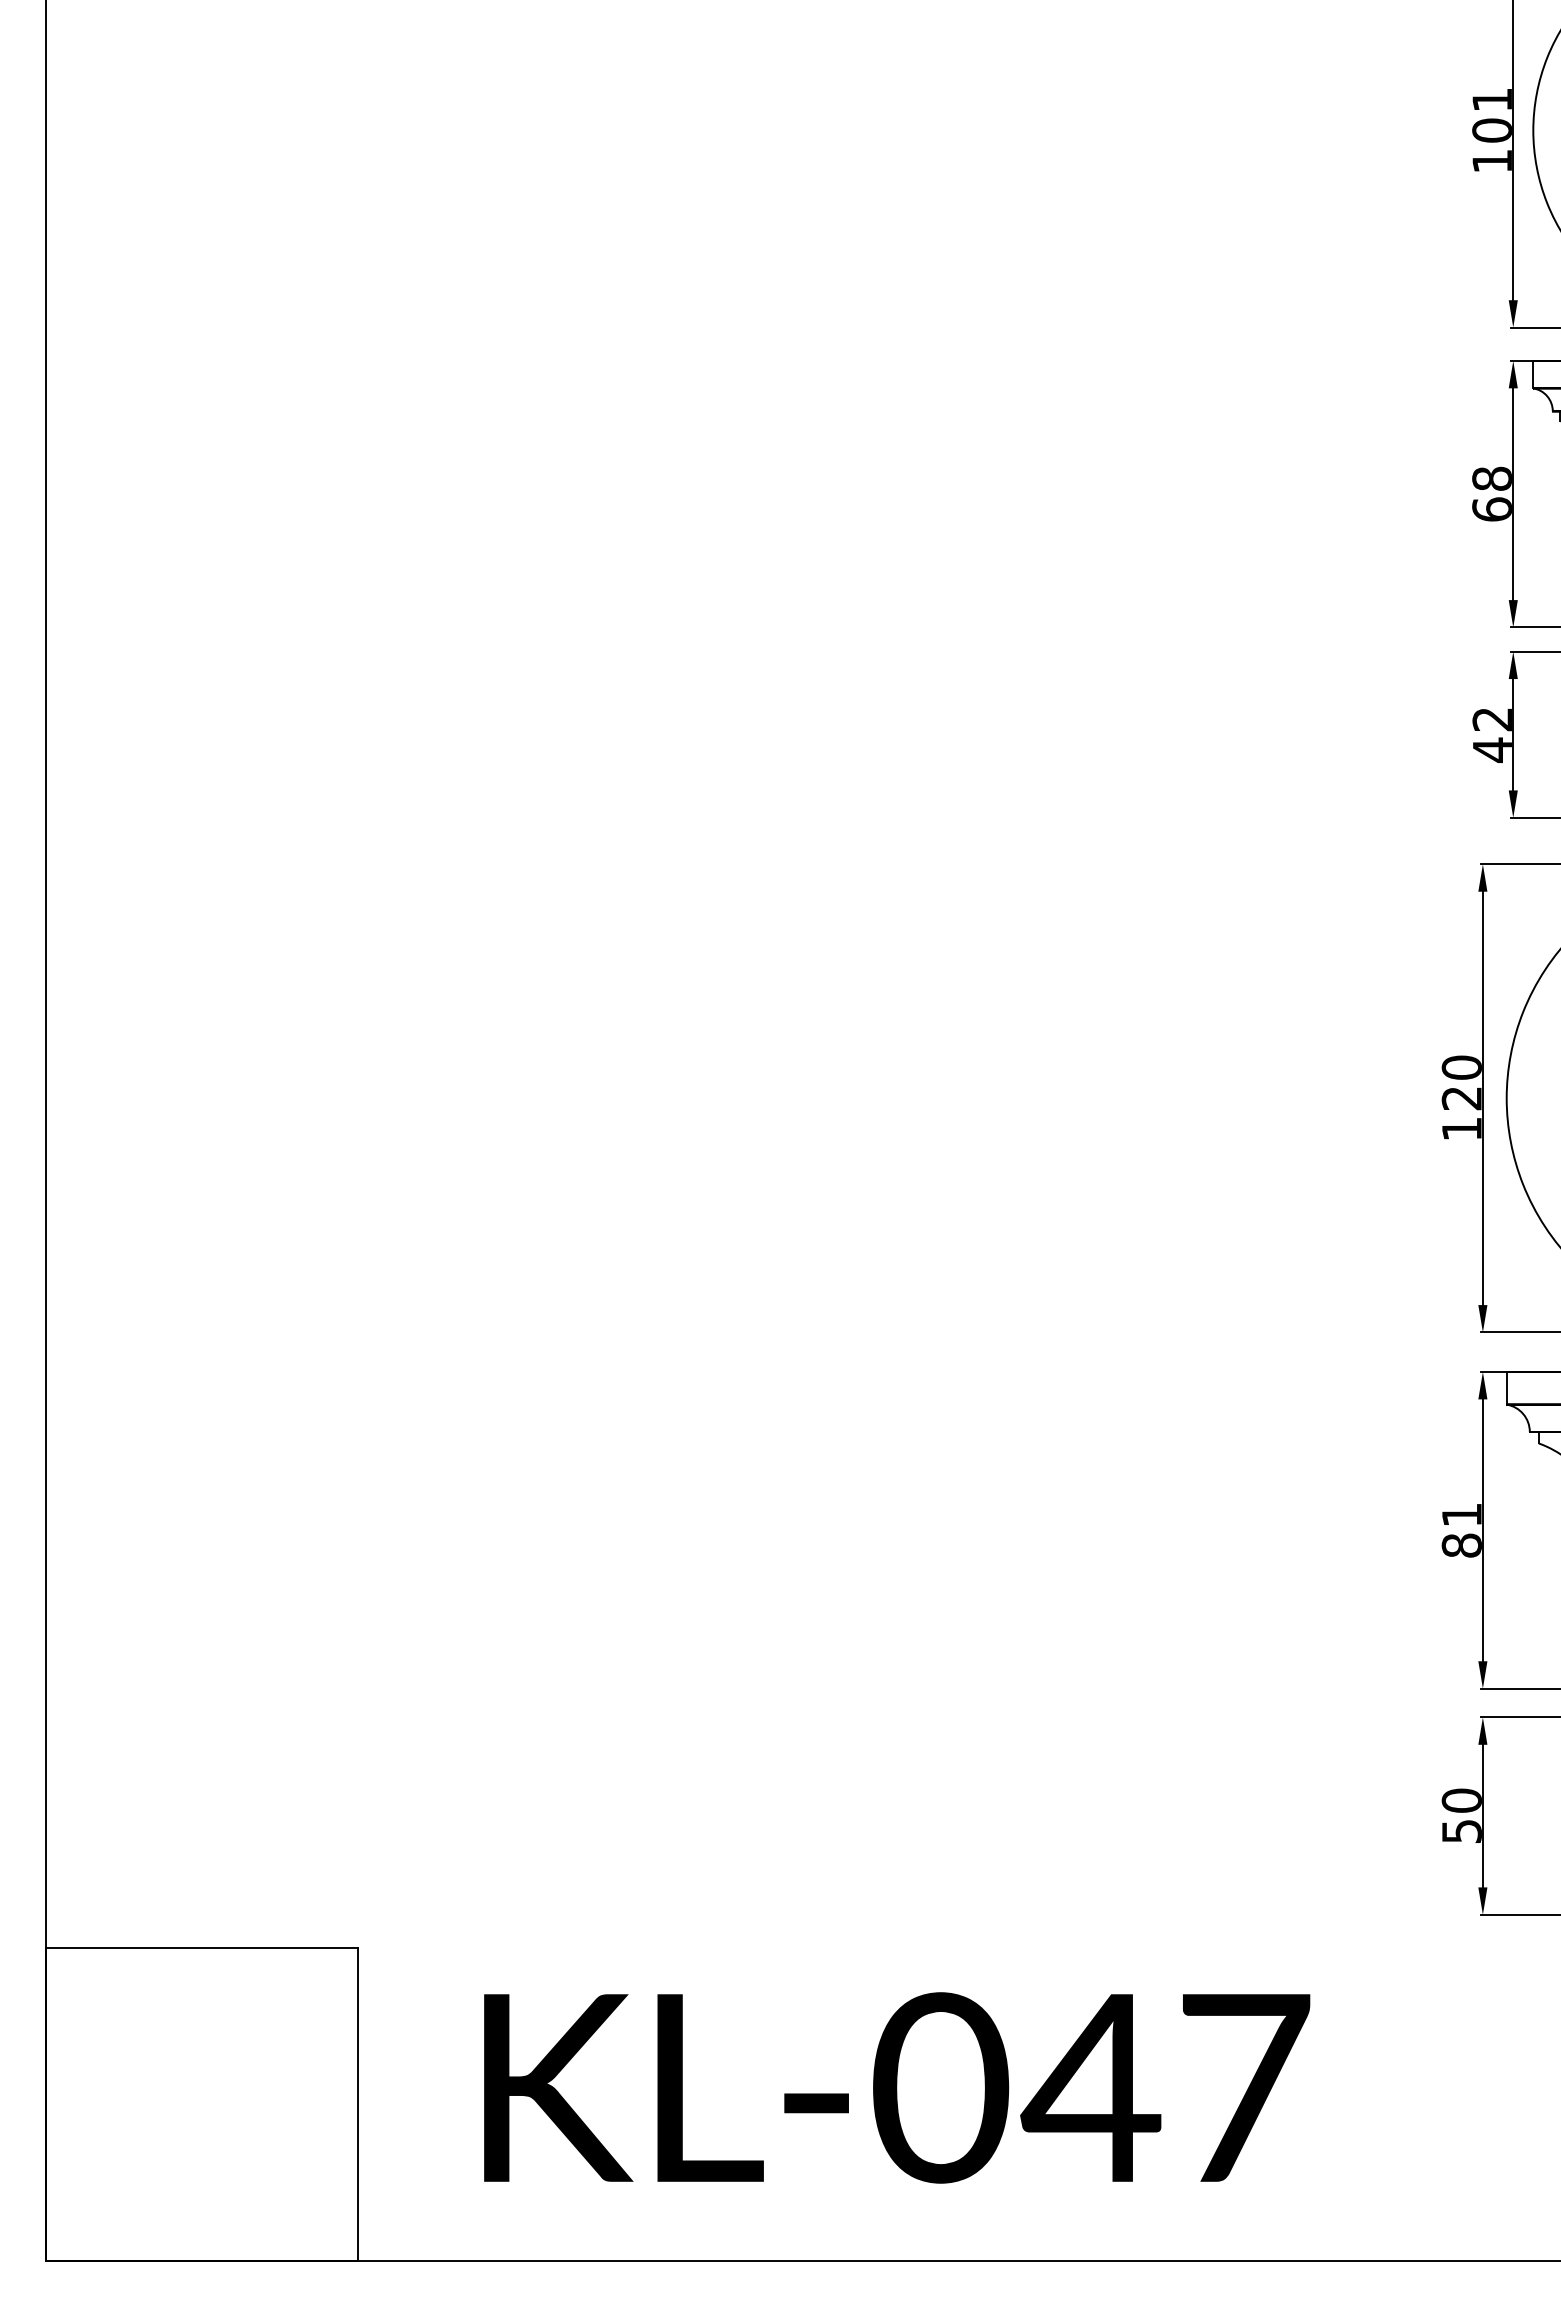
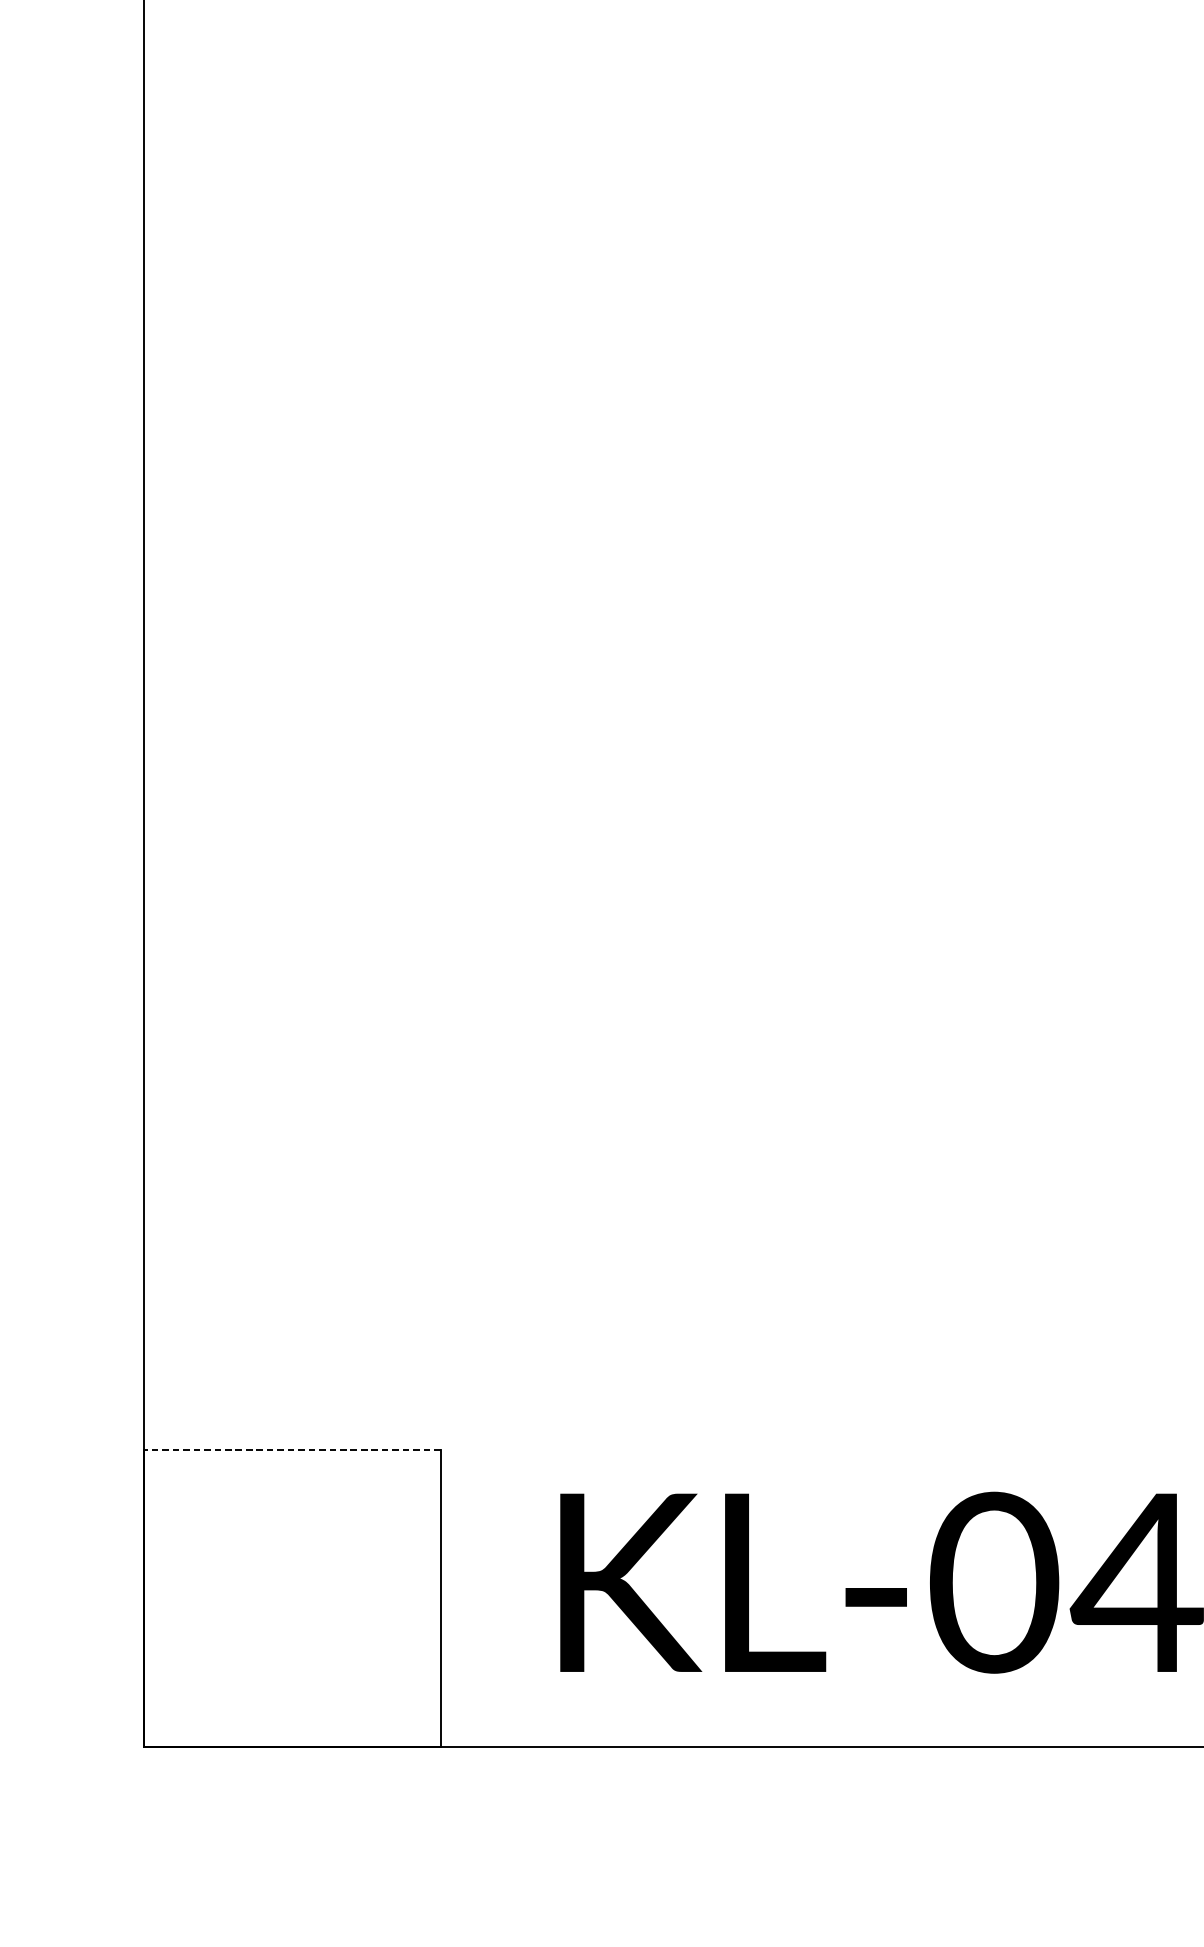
line: (201, 1948) -> (291, 1450), solid -> dashed

